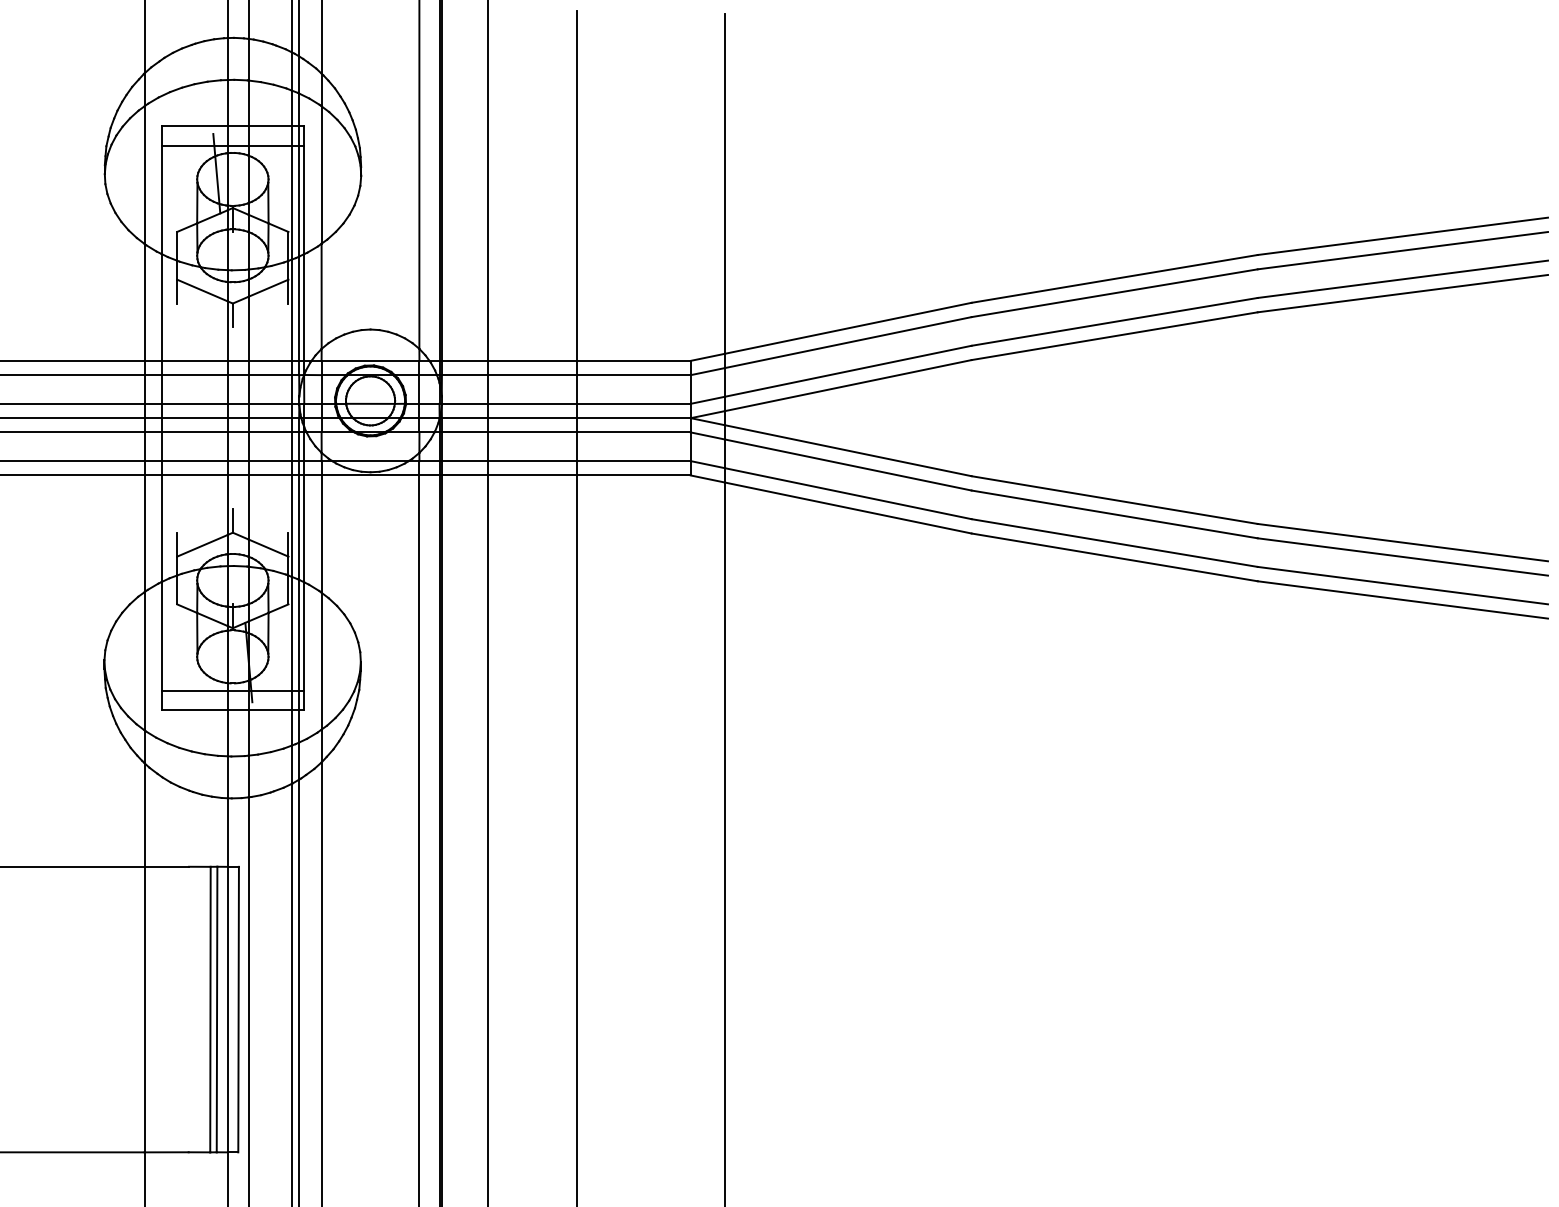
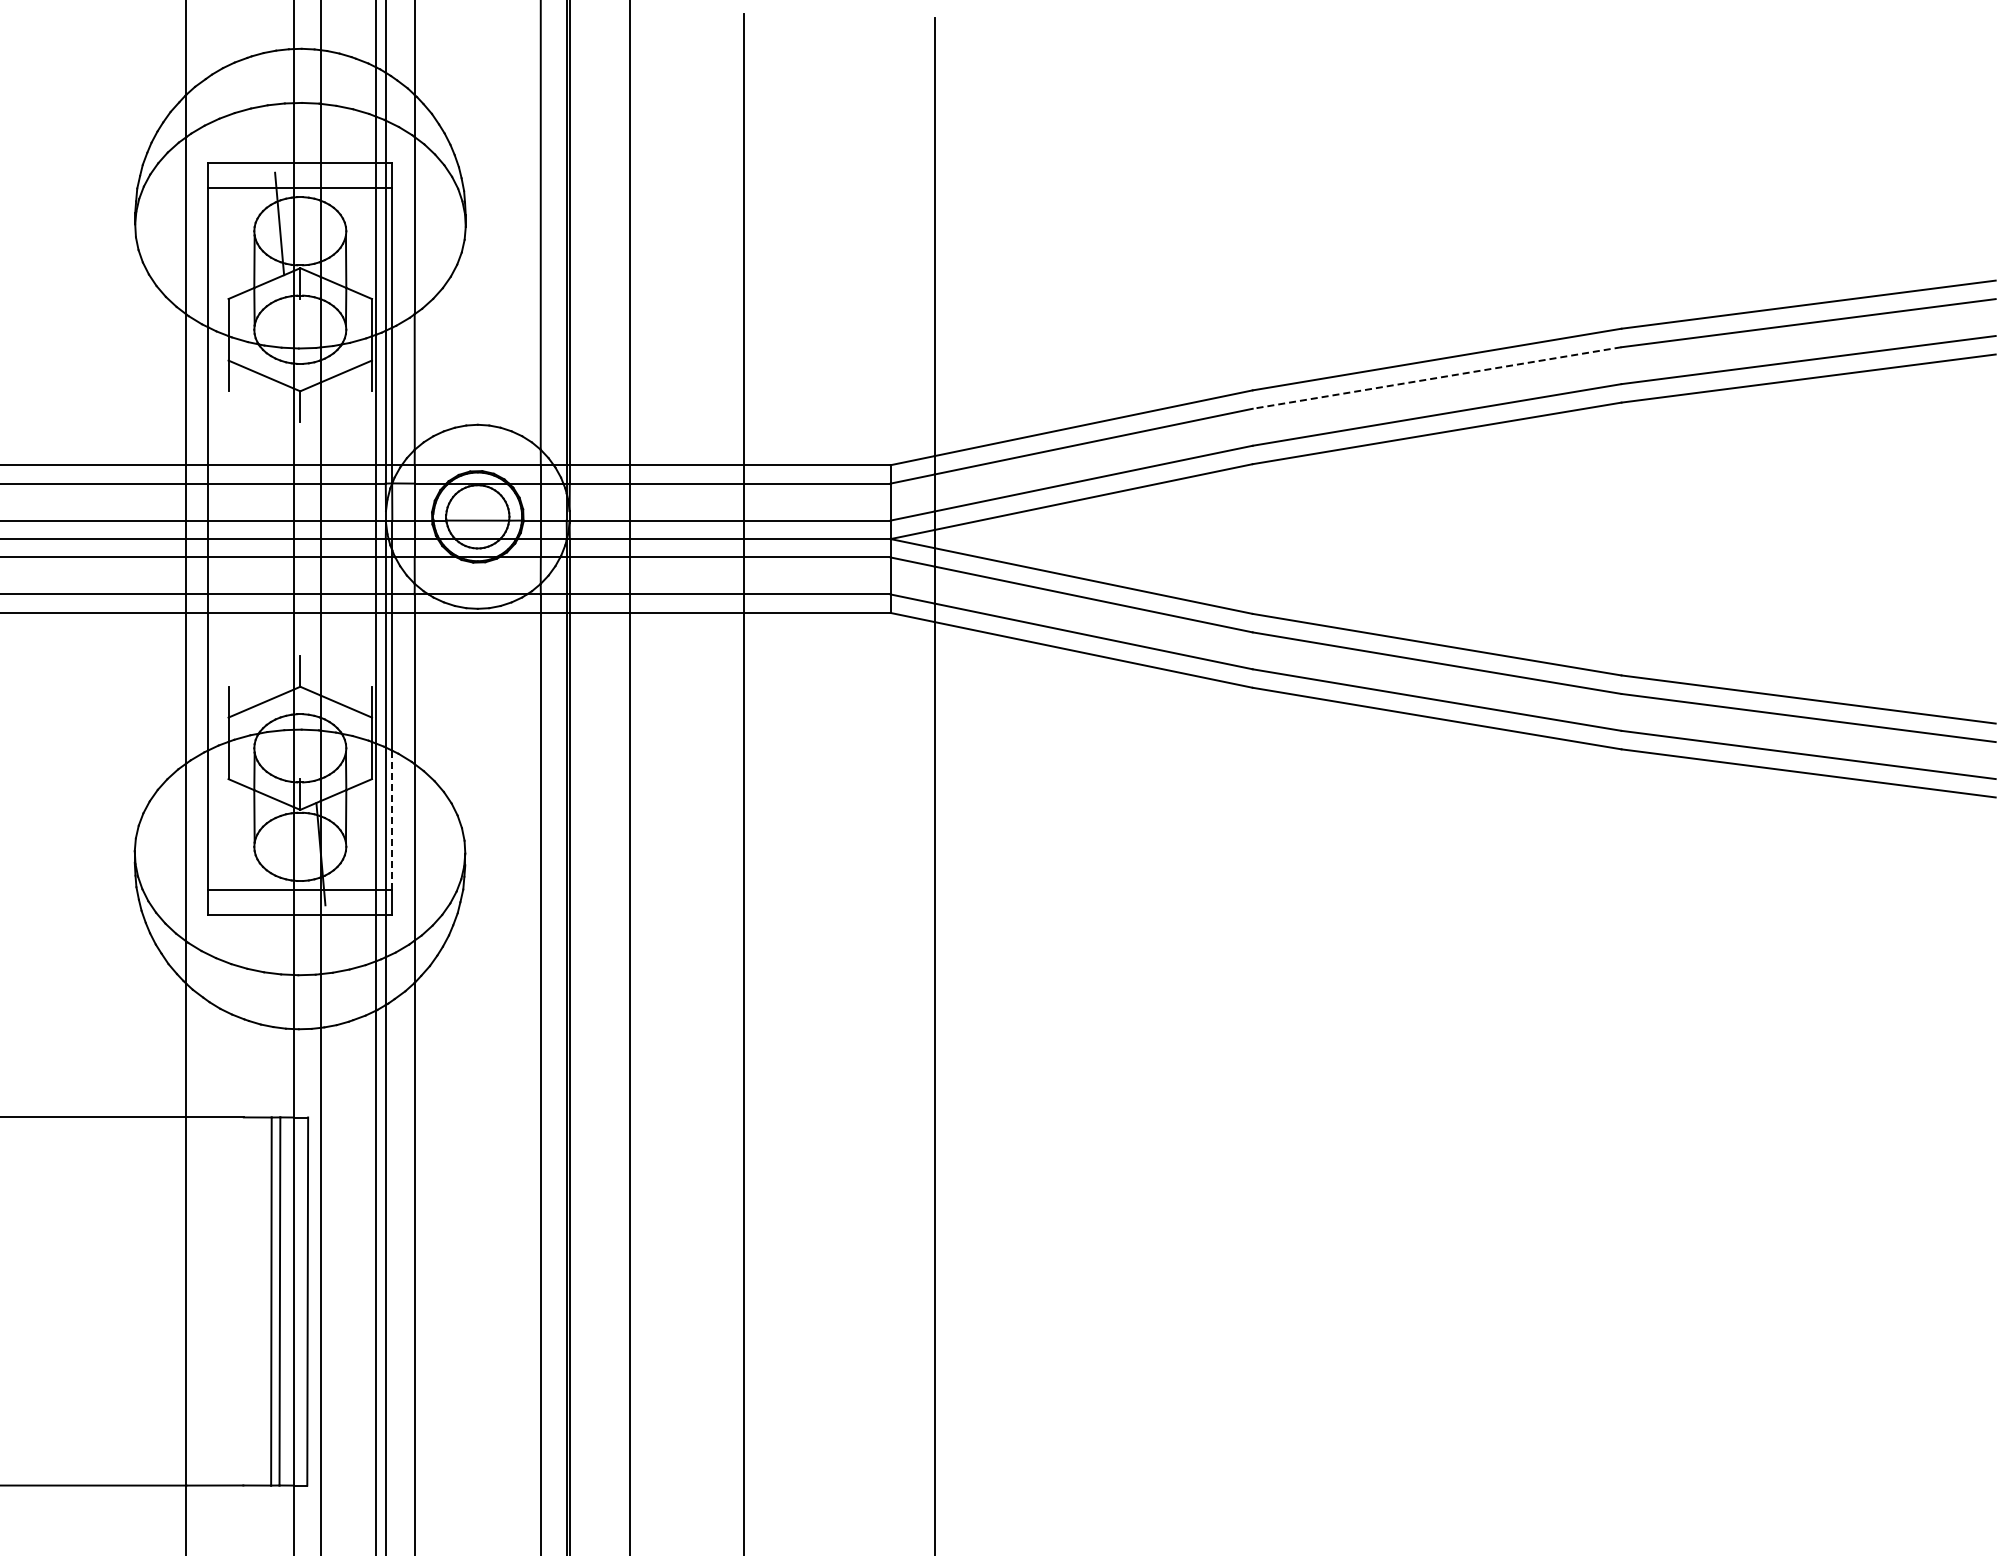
line: (1114, 293) -> (1437, 378), solid -> dashed
line: (304, 636) -> (392, 820), solid -> dashed

